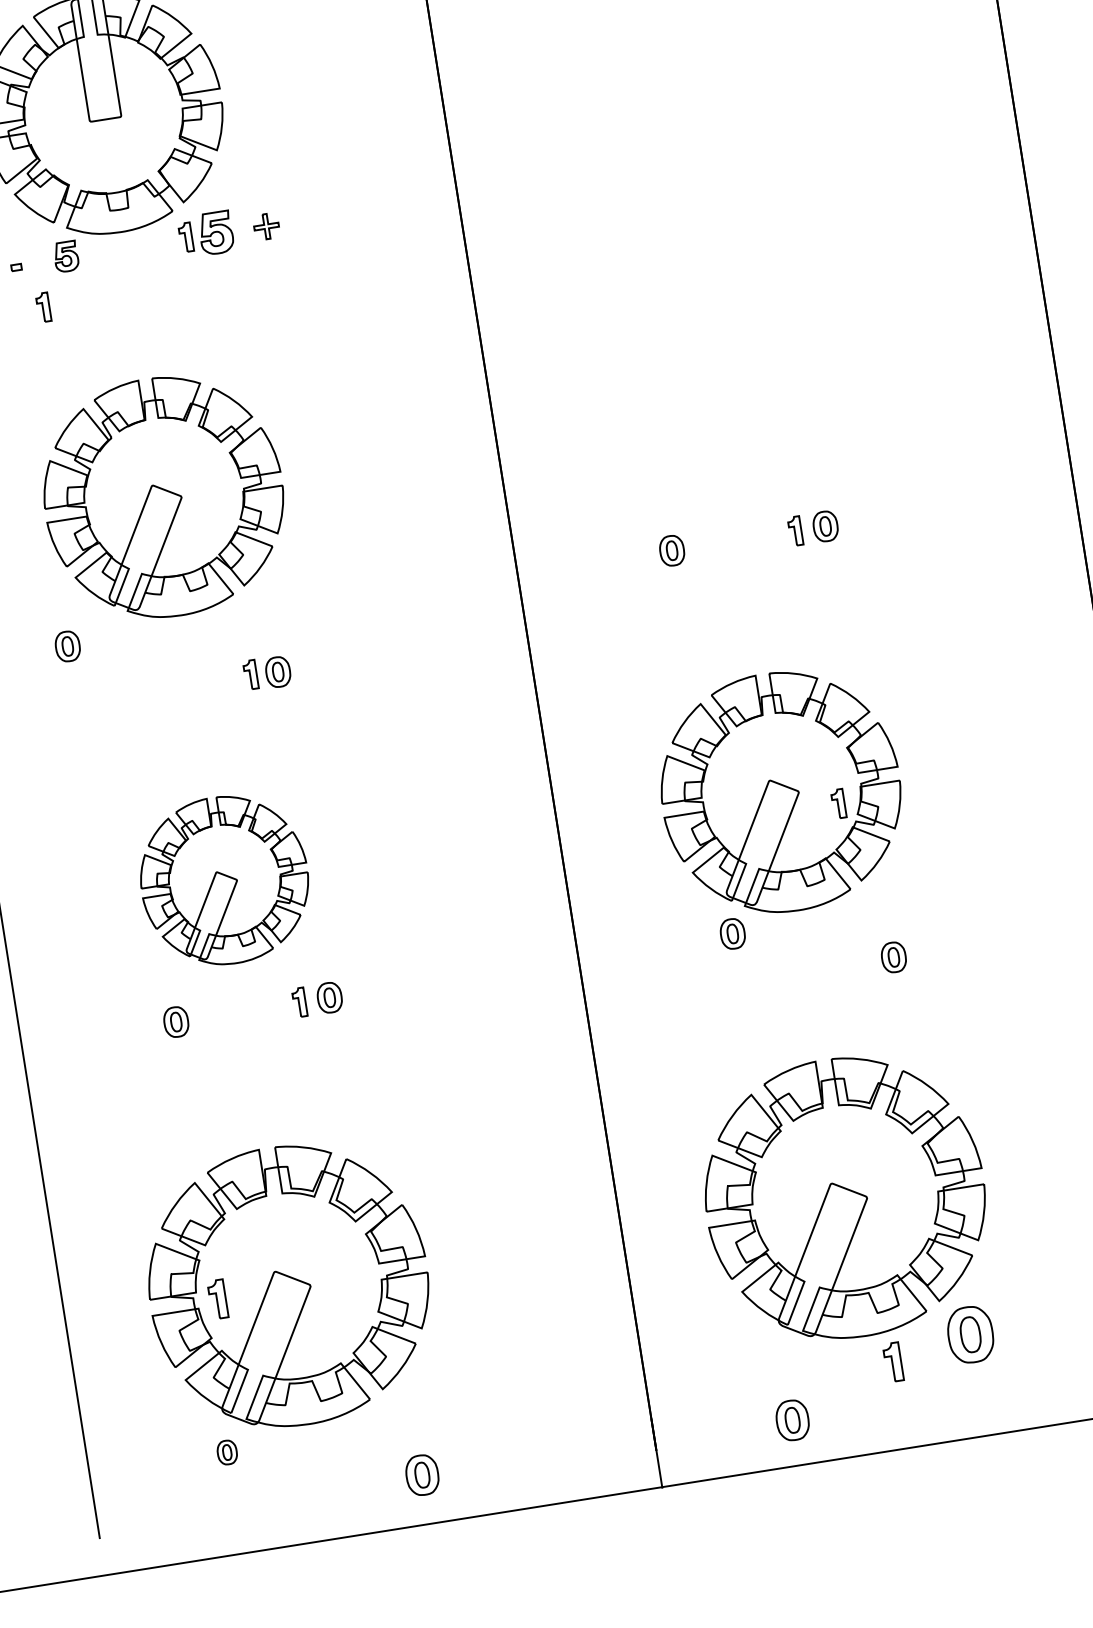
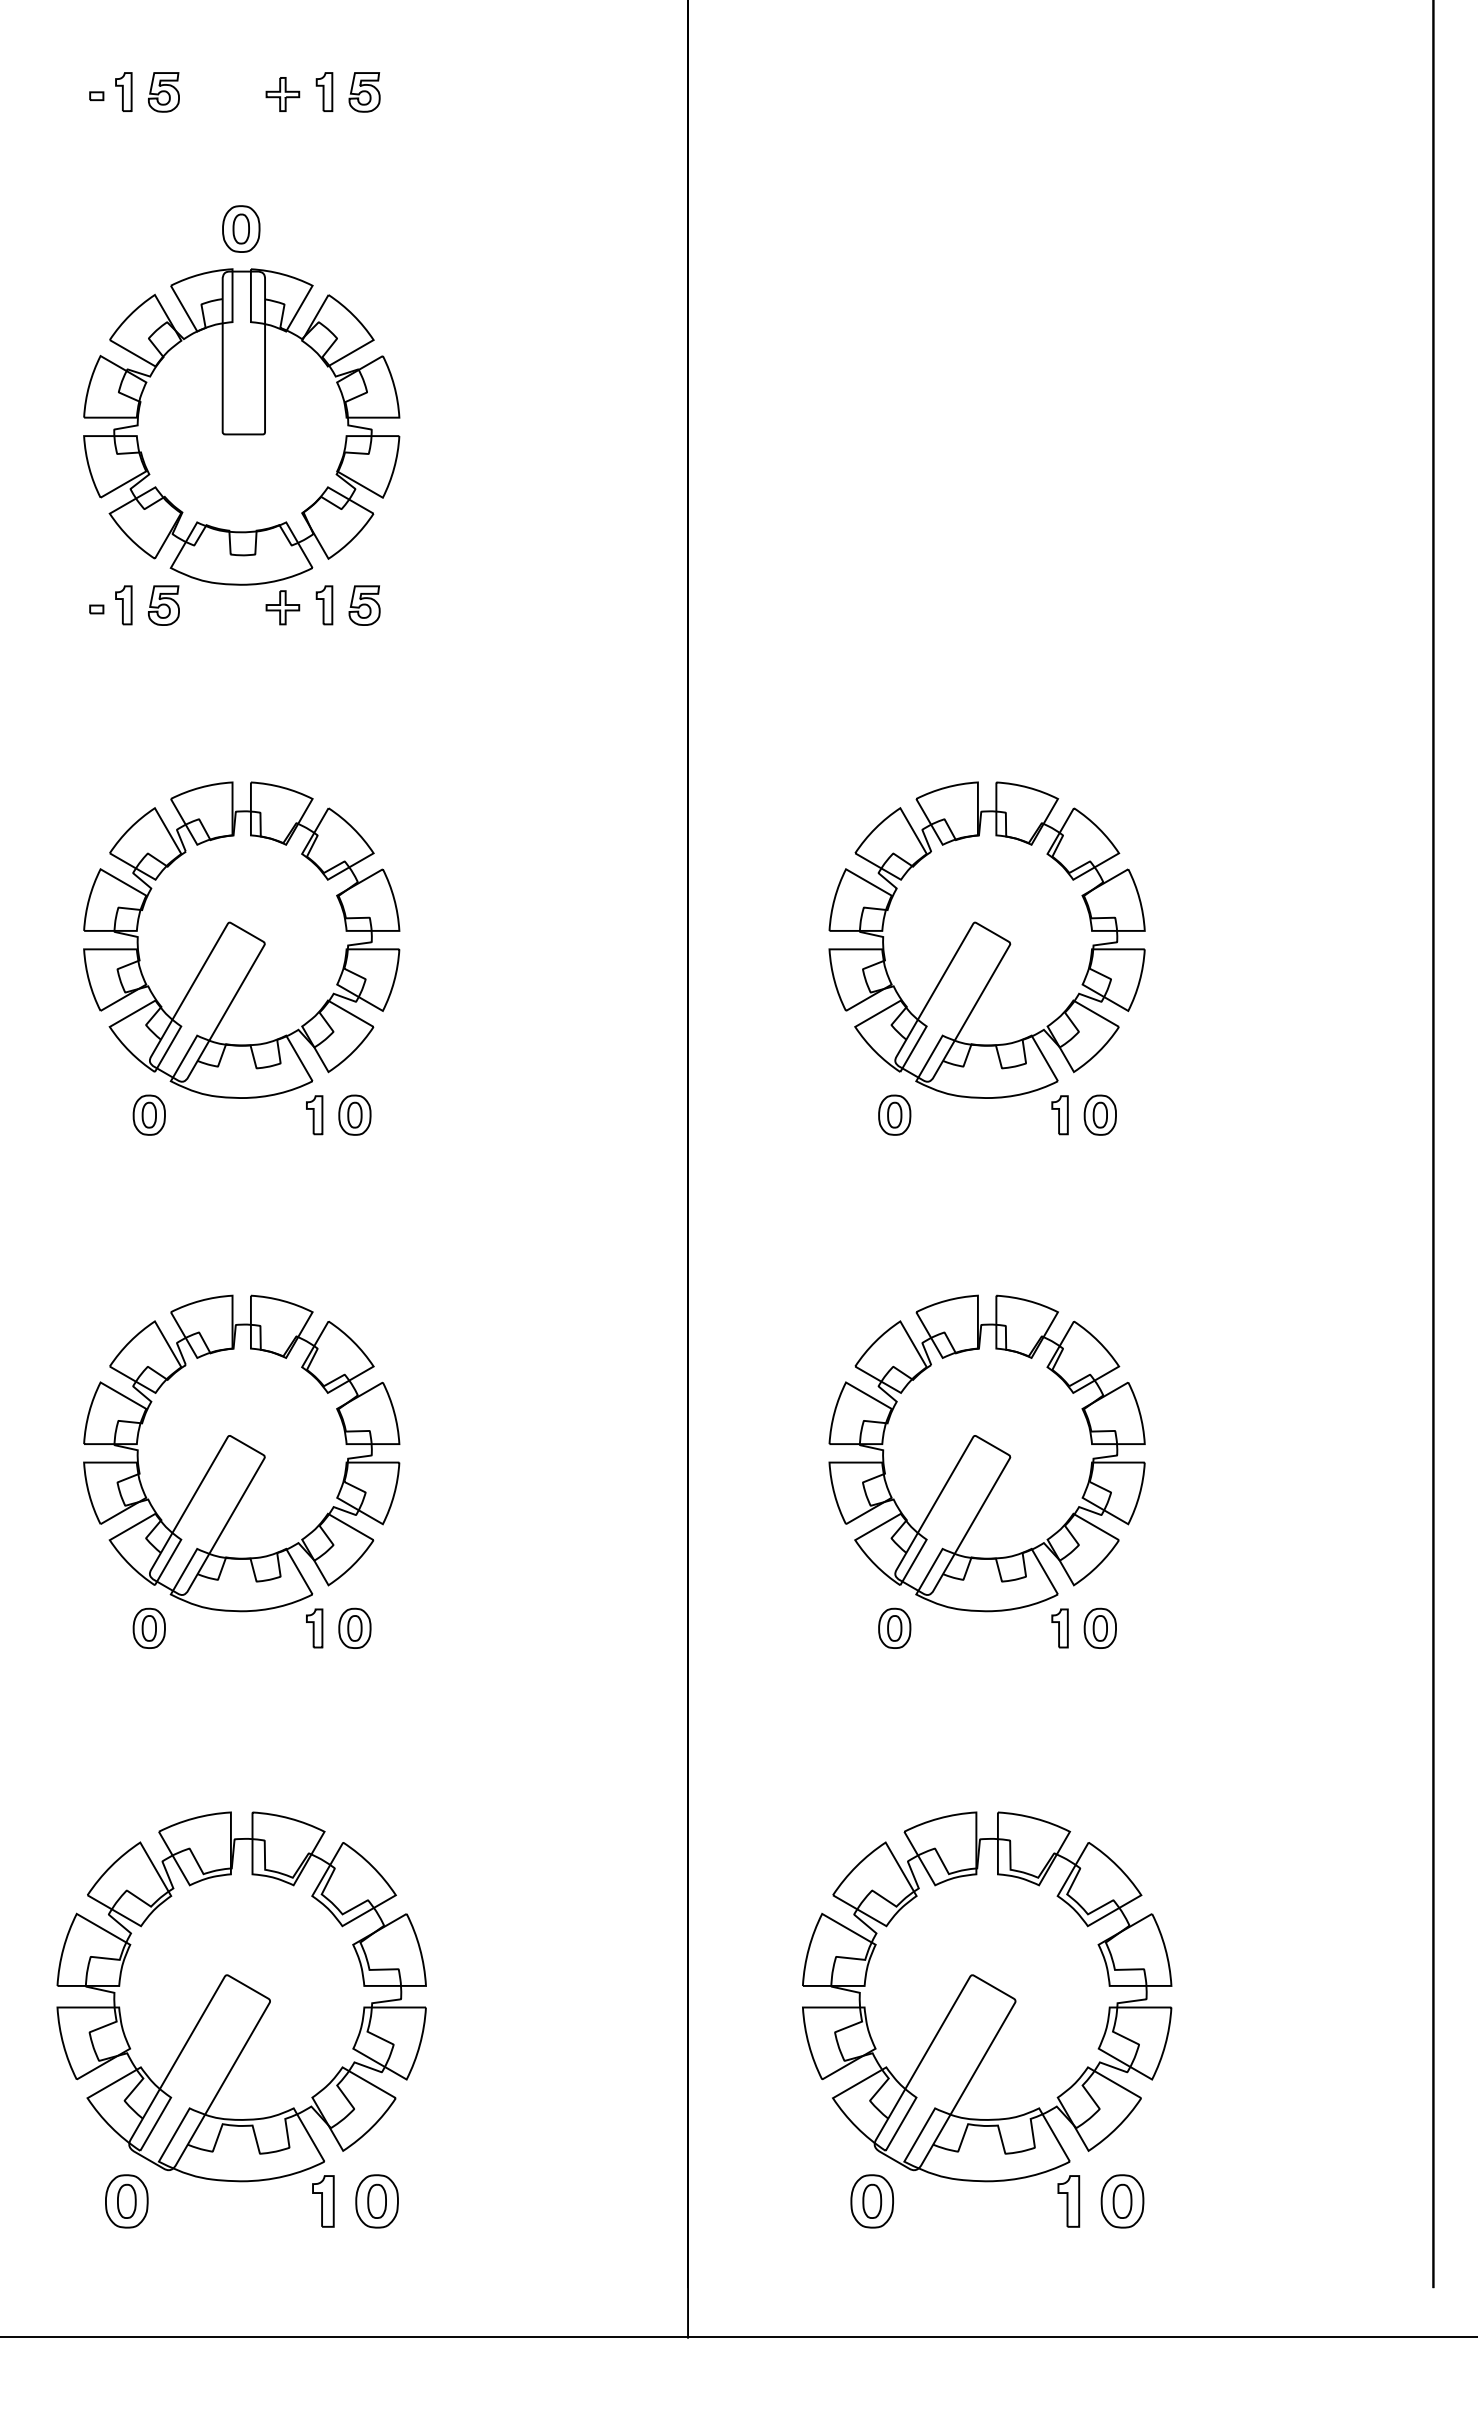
part: (266, 226) -> (282, 607), moved
part: (215, 232) -> (364, 605), size x0.71
part: (43, 307) -> (123, 605), moved
part: (719, 408) -> (986, 939), added
part: (67, 646) -> (148, 1114), moved
part: (277, 671) -> (354, 1114), moved
part: (250, 675) -> (314, 1115), moved
part: (838, 804) -> (1059, 1628), moved
part: (224, 880) -> (241, 1453), size x1.43
part: (893, 956) -> (1099, 1627), moved
part: (218, 1299) -> (323, 2201), moved
part: (970, 1334) -> (1122, 2201), size x0.71
part: (893, 1362) -> (1068, 2201), moved
part: (792, 1420) -> (871, 2201), moved
part: (227, 1452) -> (126, 2201), size x1.67
part: (421, 1475) -> (376, 2201), moved

